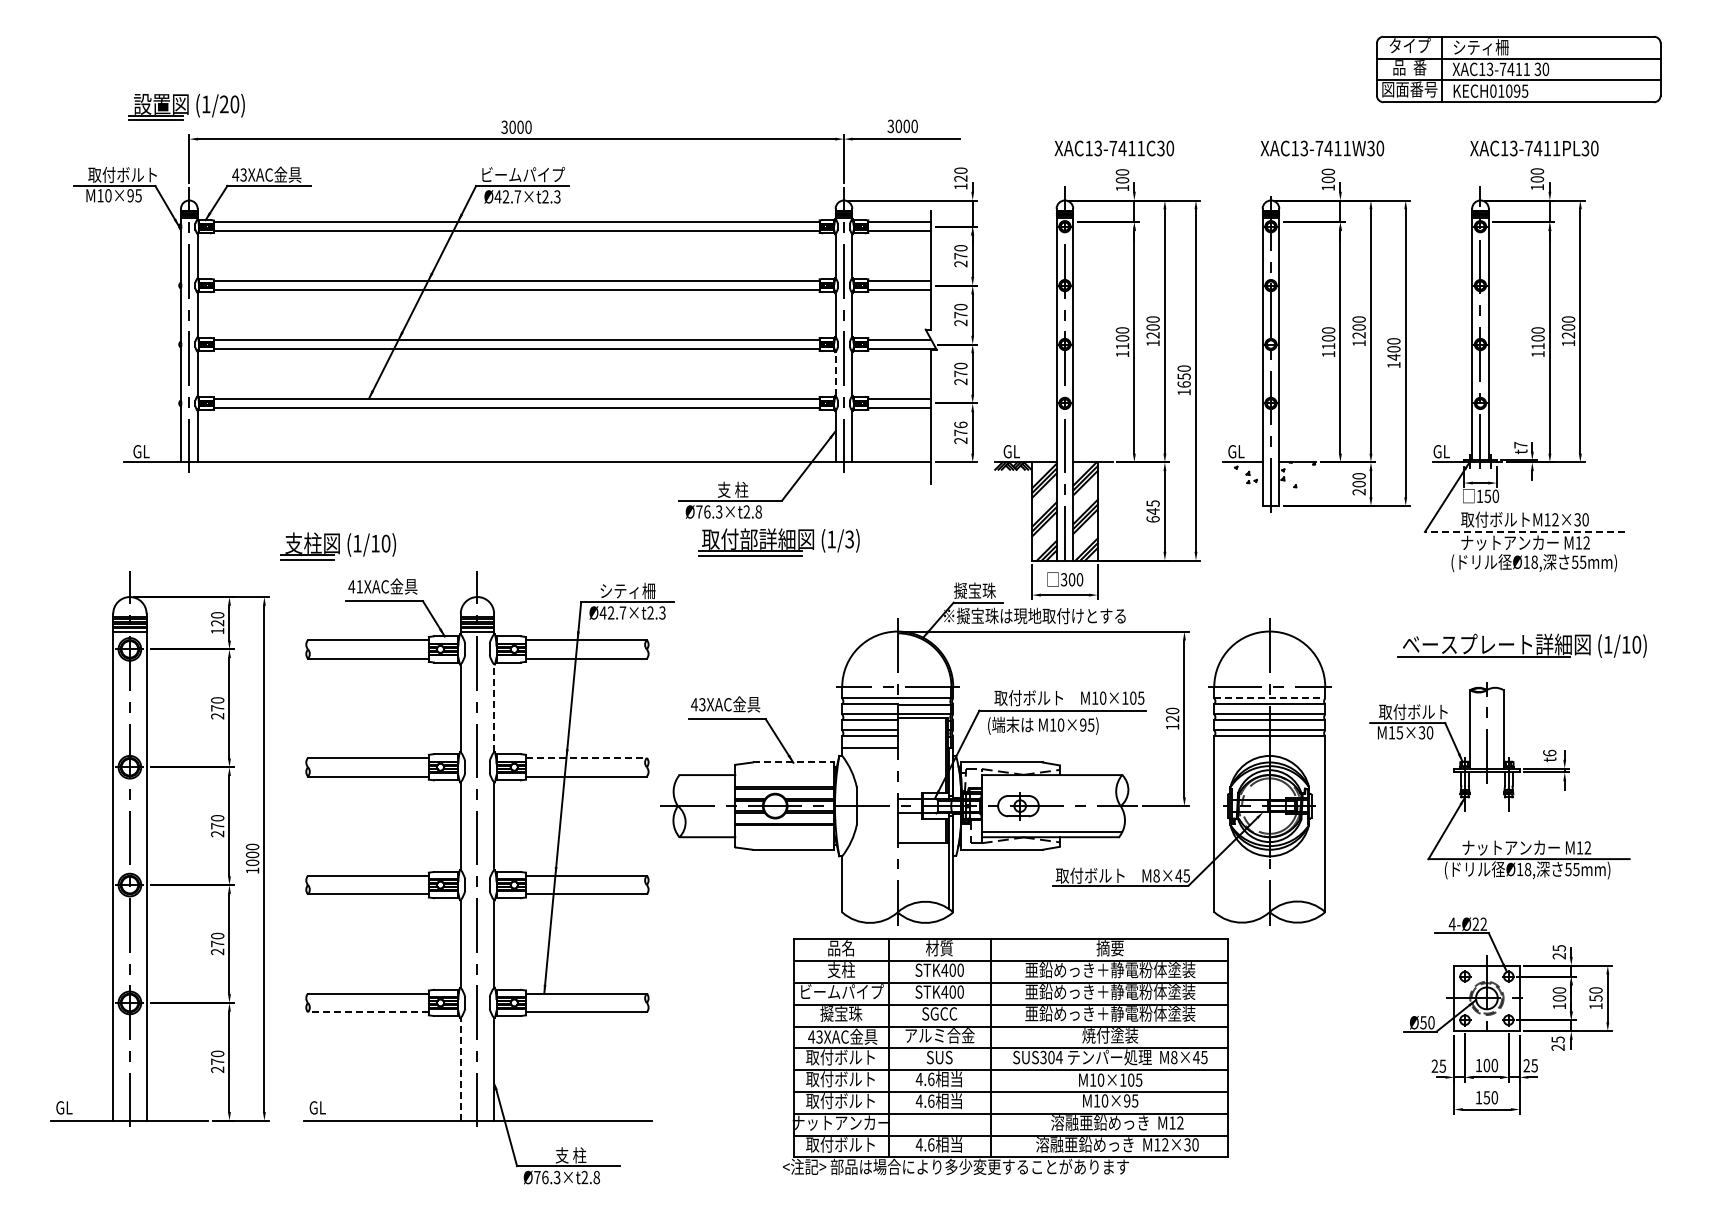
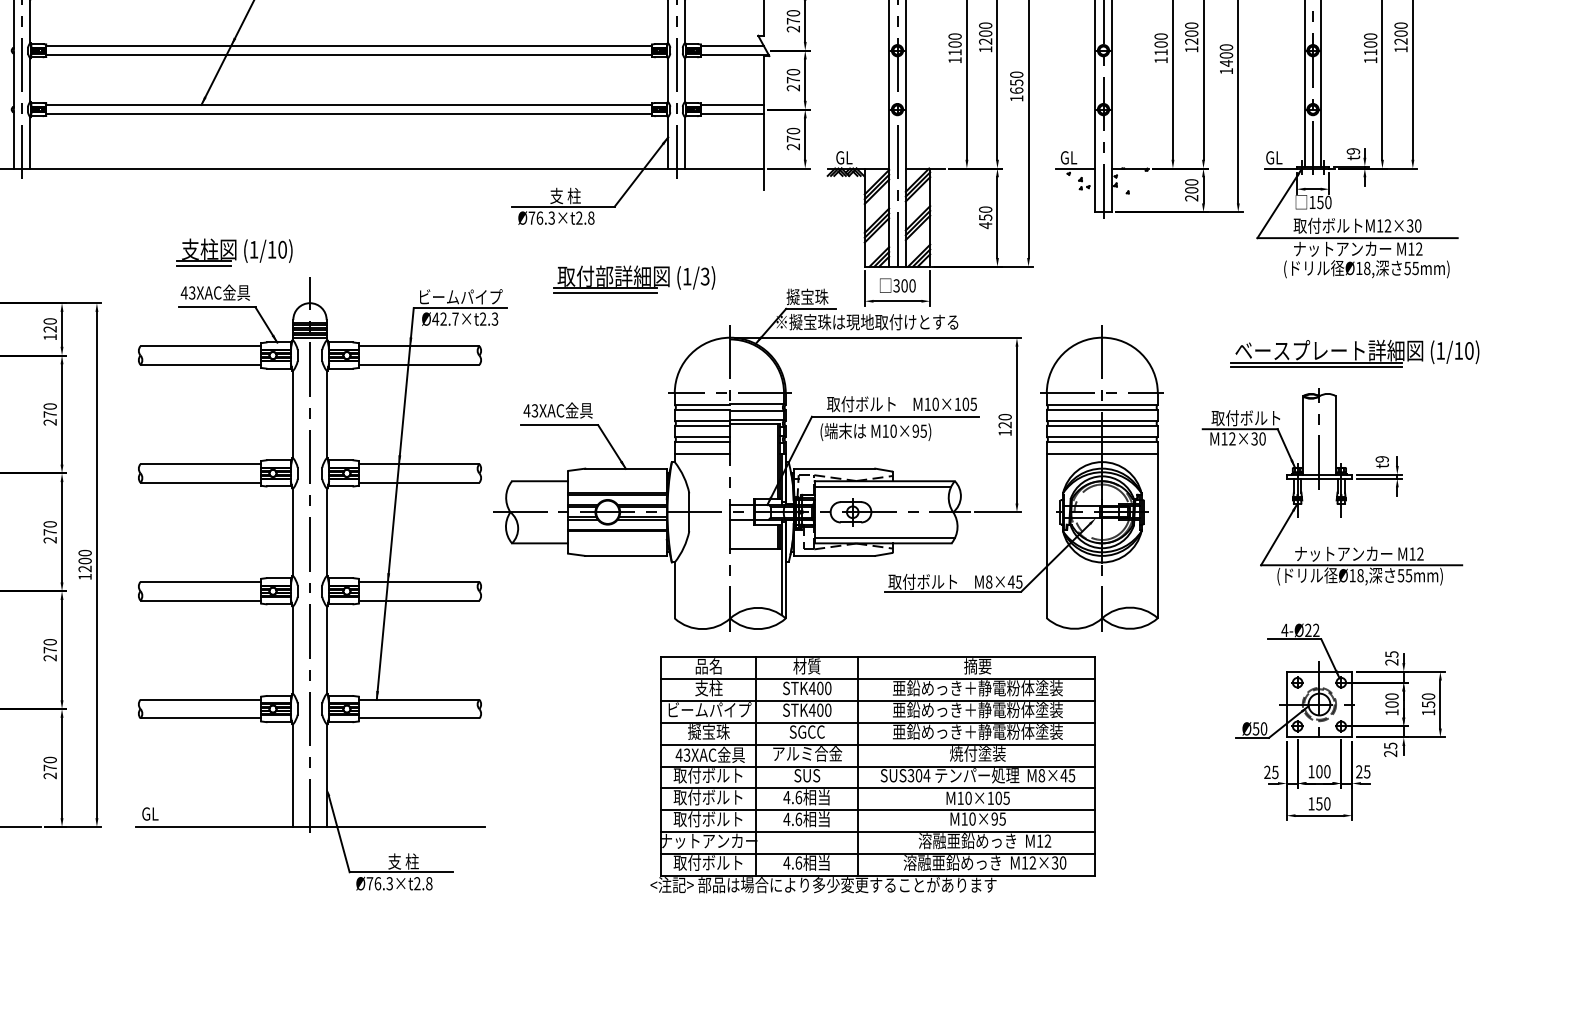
line: (835, 373) -> (668, 79), dashed -> solid
text: (960, 424) -> (793, 130), 276 -> 270
text: (1520, 445) -> (1353, 151), t7 -> t9
text: (1152, 511) -> (985, 217), 645 -> 450
line: (1524, 532) -> (1357, 238), dashed -> solid
part: (778, 542) -> (634, 279), moved
part: (337, 546) -> (234, 252), moved
text: (359, 586) -> (192, 292), 41XAC -> 43XAC
text: (628, 590) -> (461, 296), シティ柵 -> ビームパイプ
line: (1483, 661) -> (1316, 367), added
line: (1270, 698) -> (1103, 404), dashed -> solid
line: (494, 708) -> (327, 414), dashed -> solid
text: (1399, 732) -> (1232, 438), M15×30 -> M12×30
line: (1269, 747) -> (1102, 453), added
text: (1549, 752) -> (1382, 458), t6 -> t9
line: (587, 757) -> (420, 463), dashed -> solid
line: (793, 762) -> (626, 468), dashed -> solid
line: (1050, 780) -> (883, 486), added
text: (252, 862) -> (85, 568), 1000 -> 1200
line: (367, 1012) -> (200, 718), dashed -> solid
part: (1005, 1056) -> (873, 774), moved
line: (460, 1068) -> (293, 774), dashed -> solid

